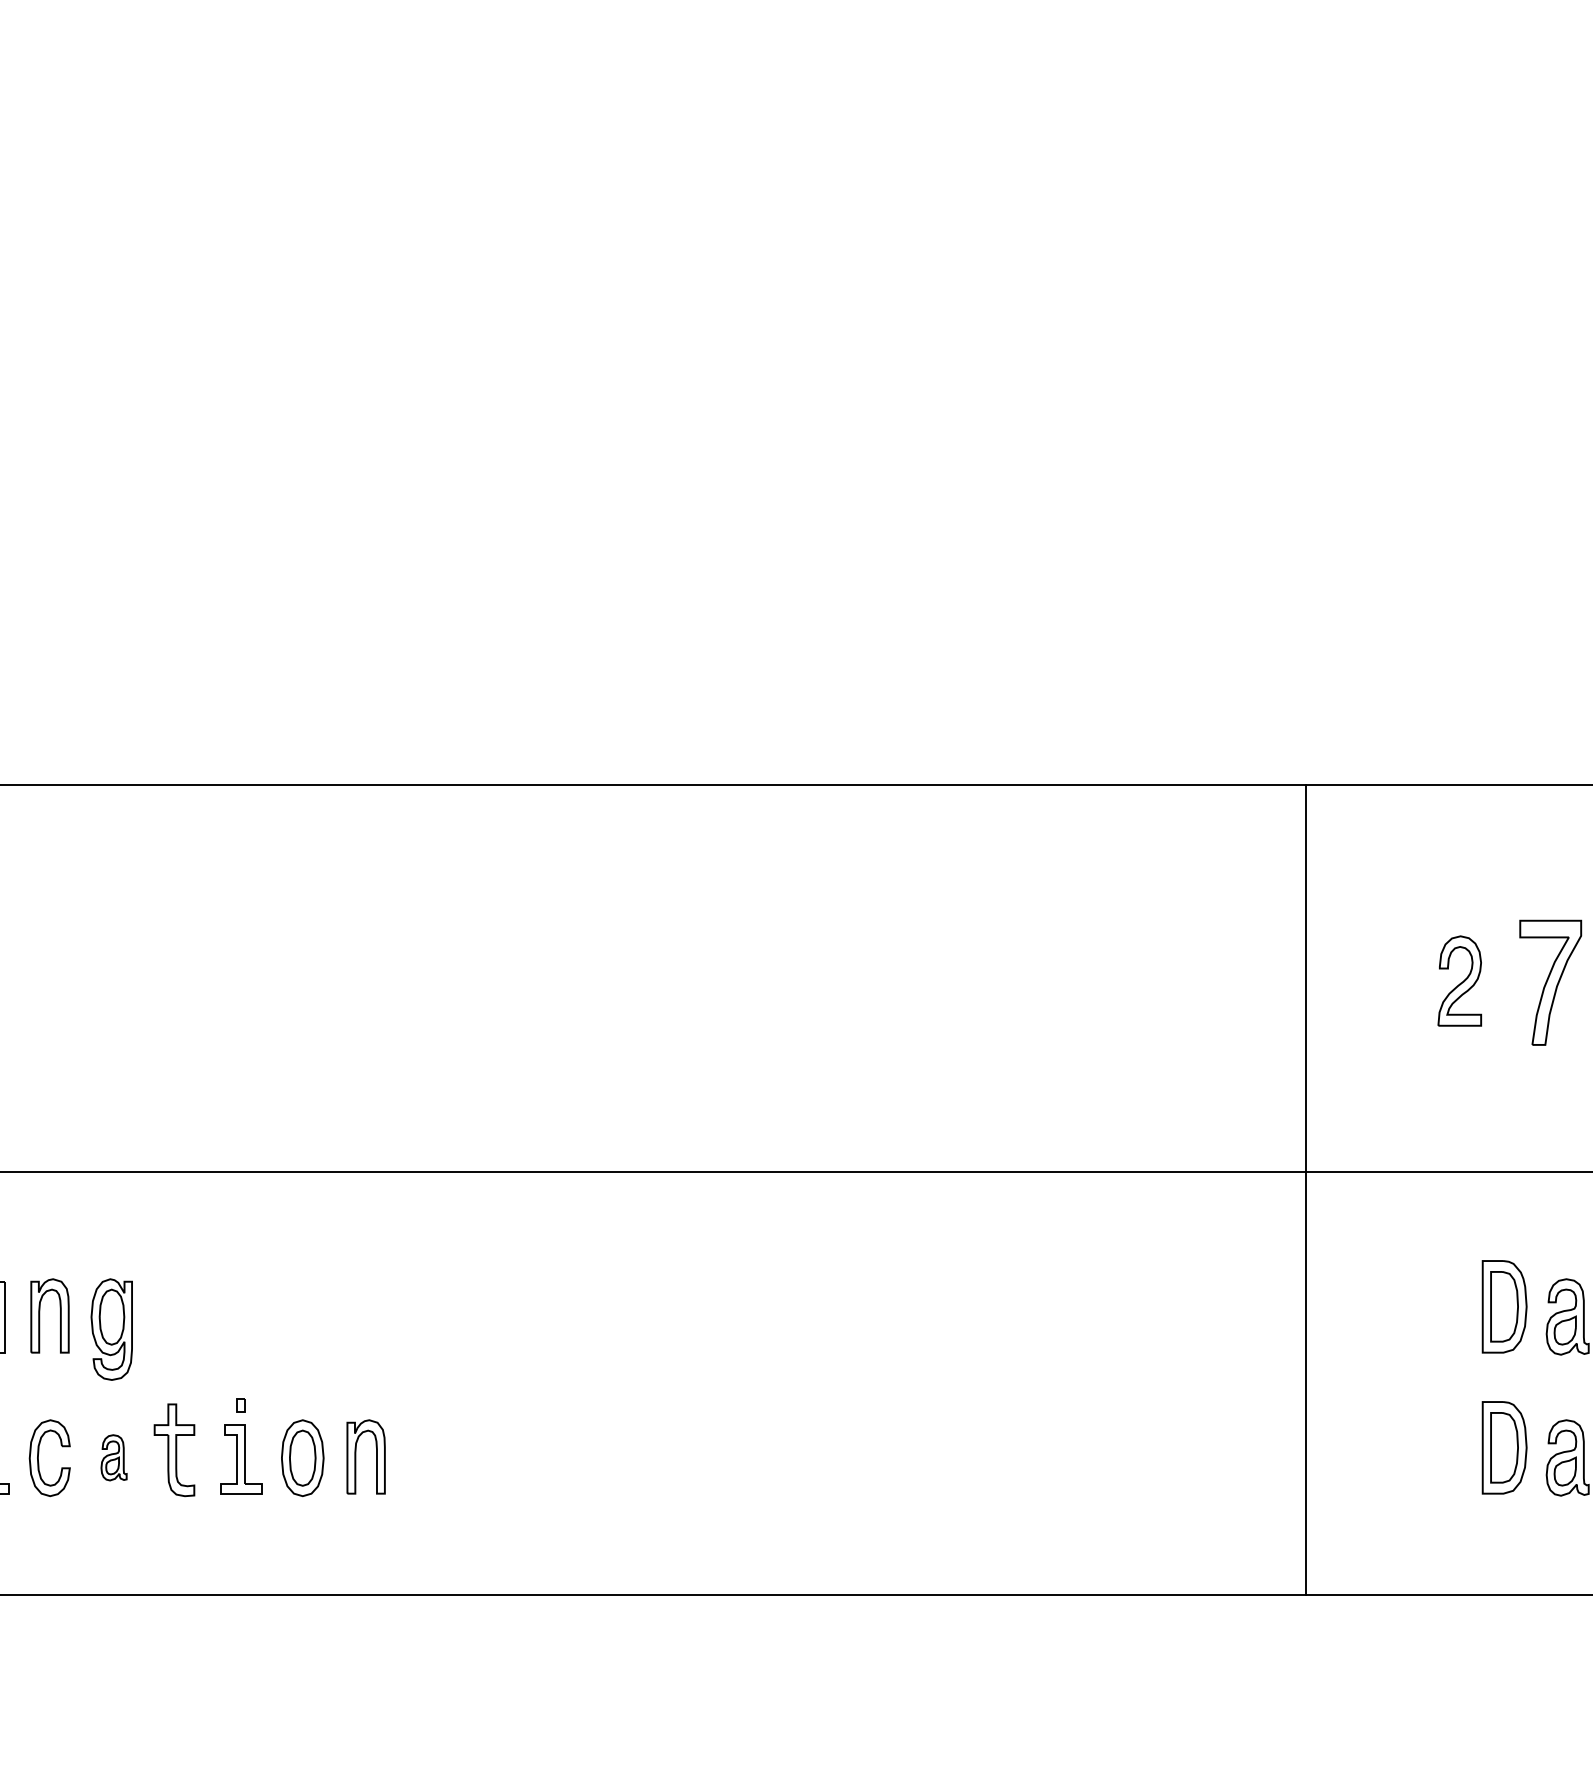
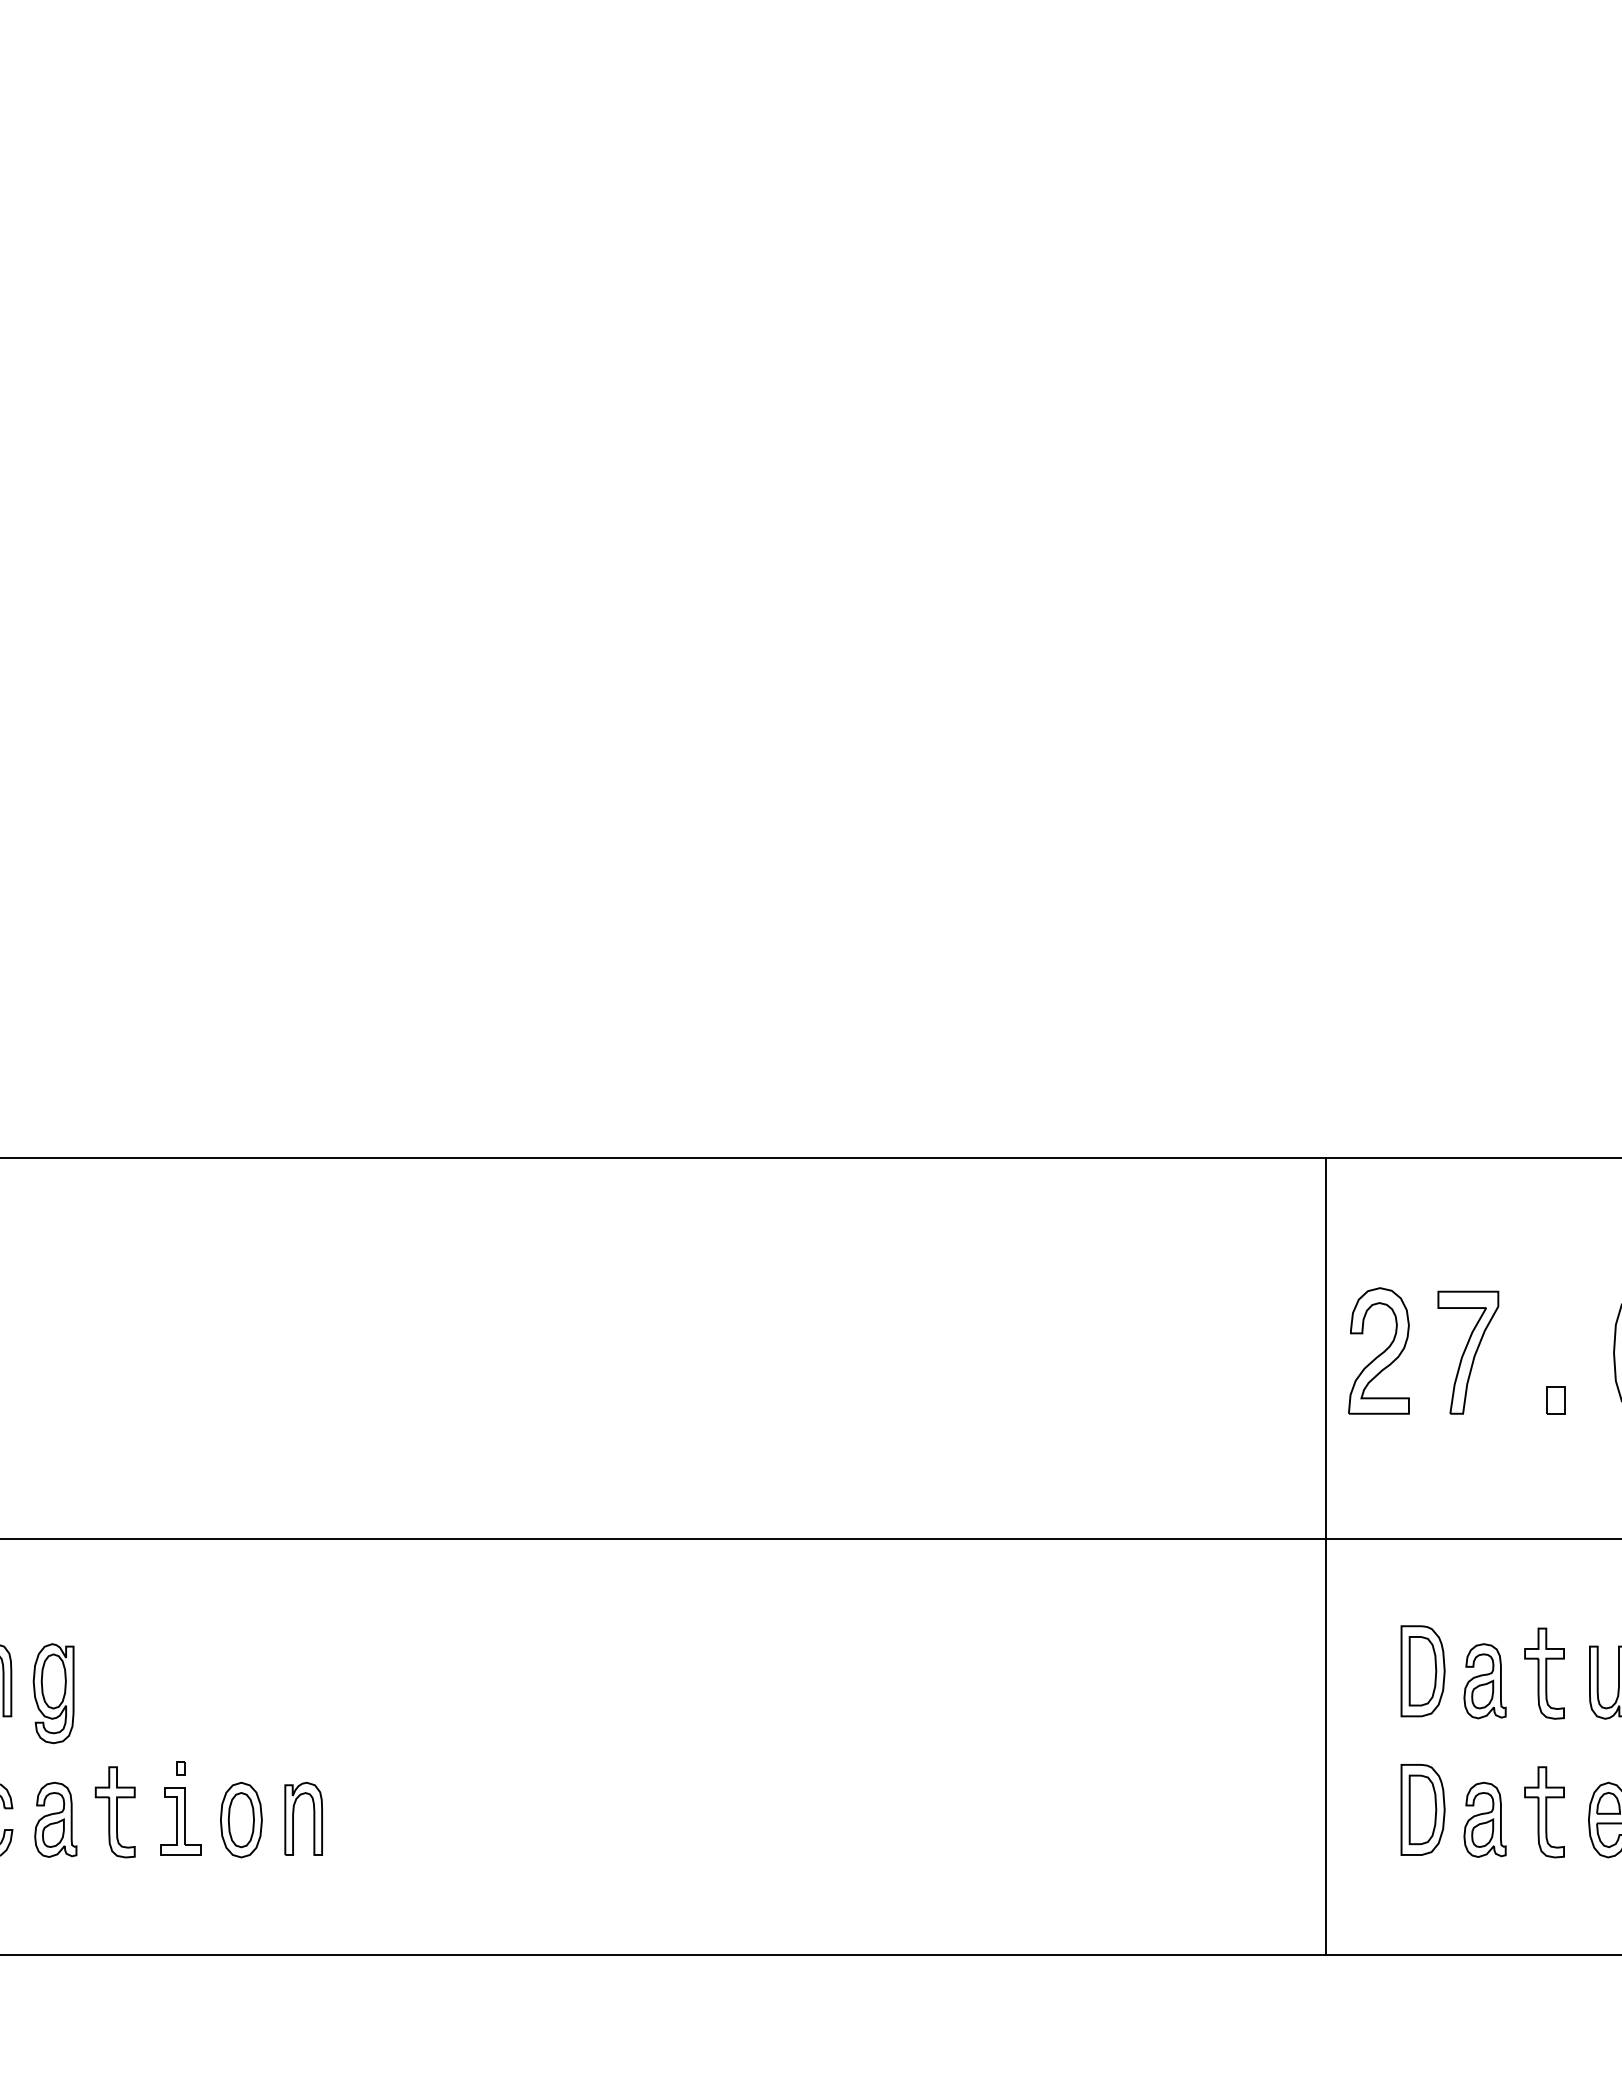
part: (1459, 980) -> (1378, 1350), size x1.43
line: (1306, 1189) -> (1326, 1555), moved
part: (113, 1457) -> (55, 1819), size x1.67

